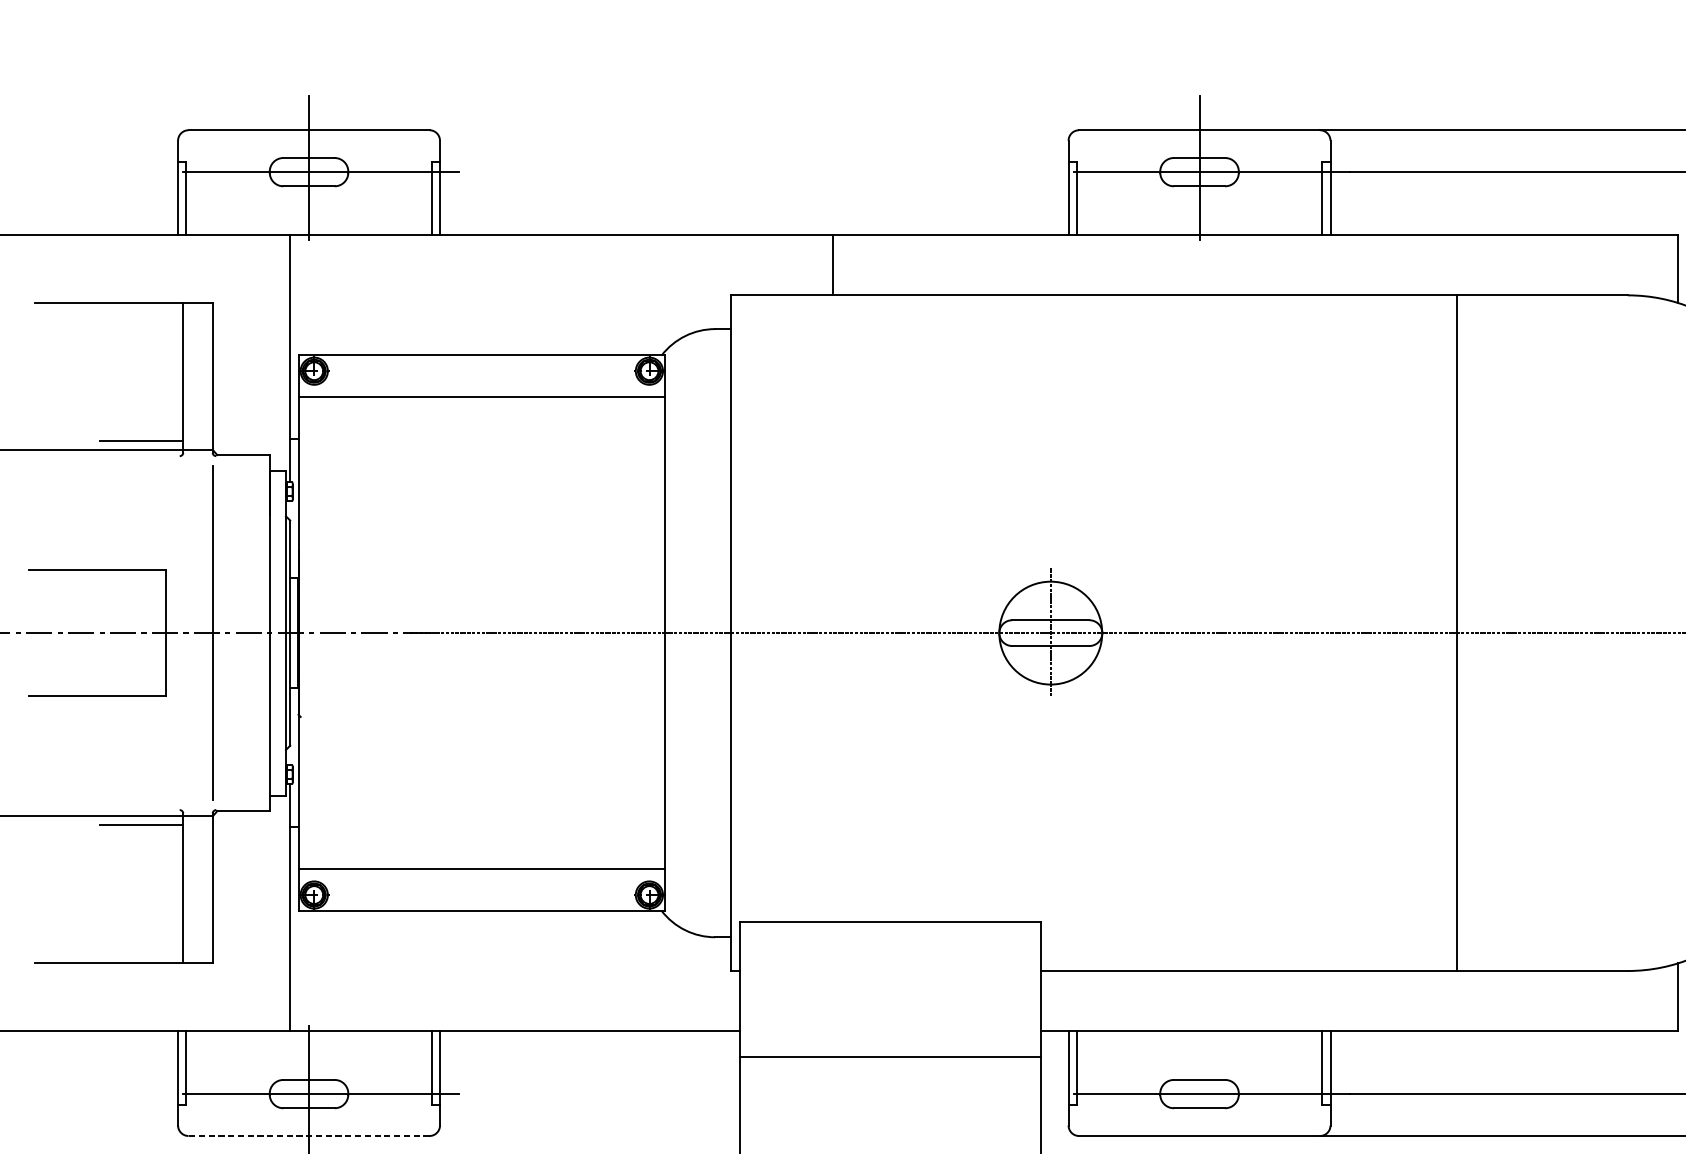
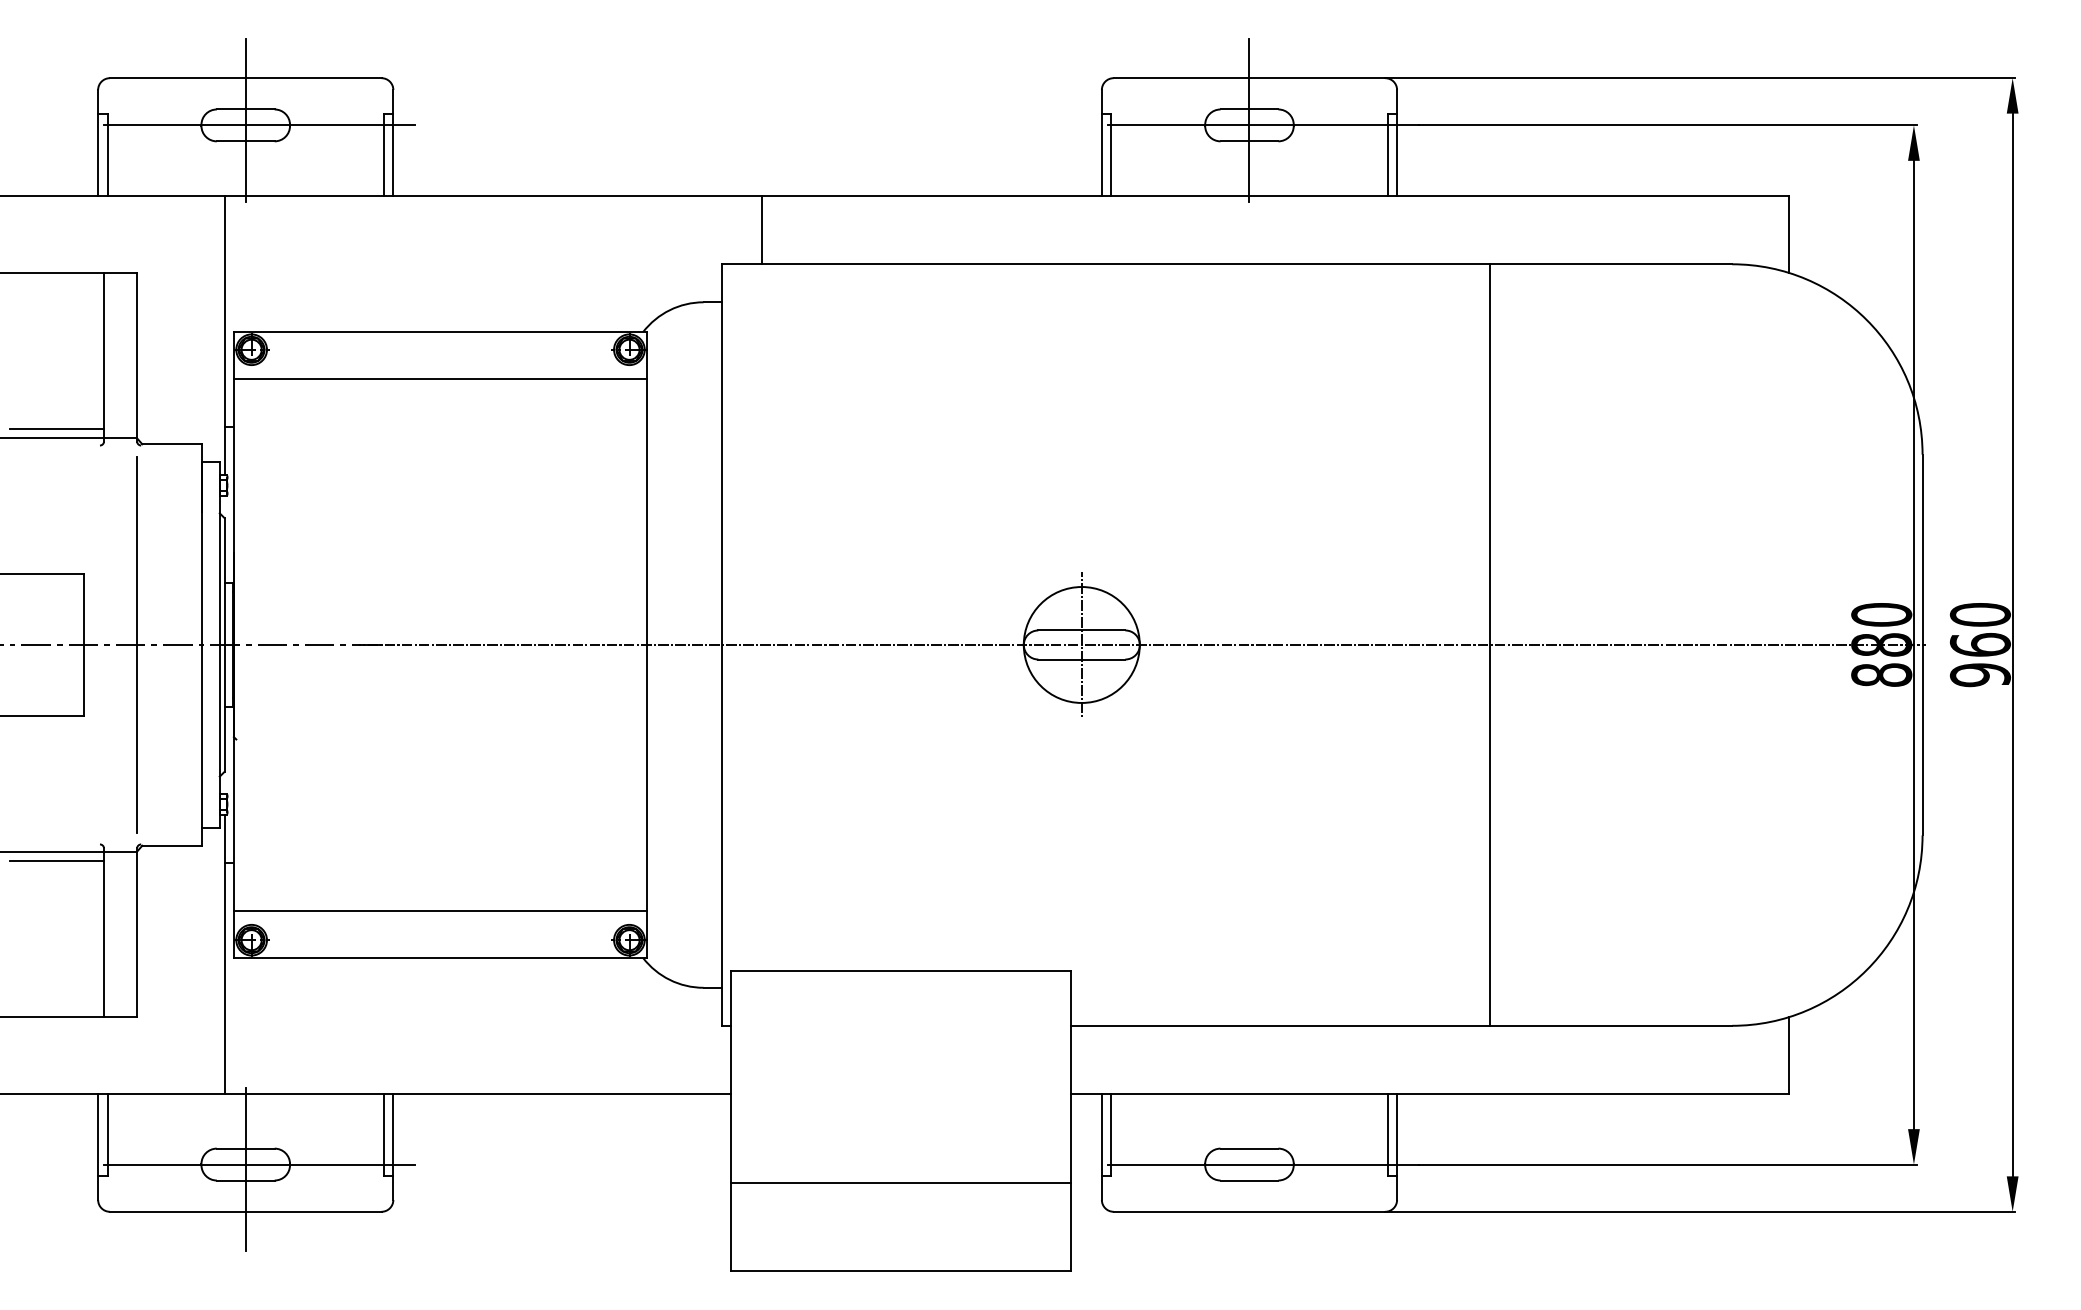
line: (832, 265) -> (761, 230), moved
line: (1456, 632) -> (1489, 644), moved
line: (890, 1056) -> (901, 1182), moved
line: (308, 1135) -> (245, 1211), dashed -> solid

